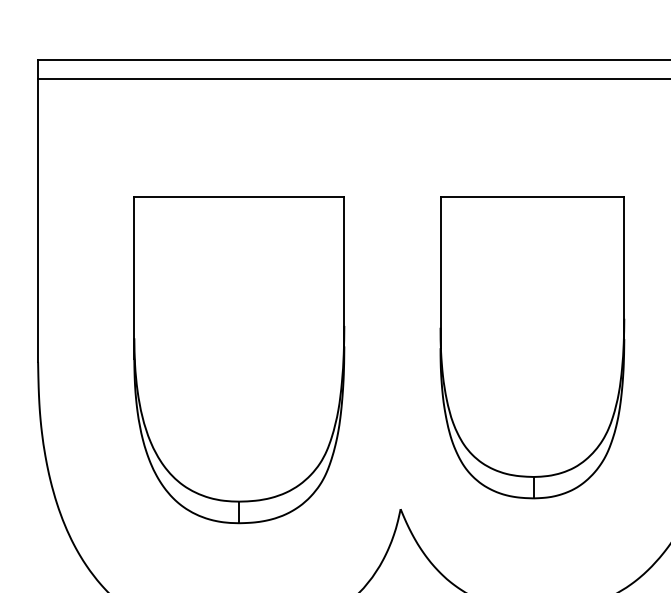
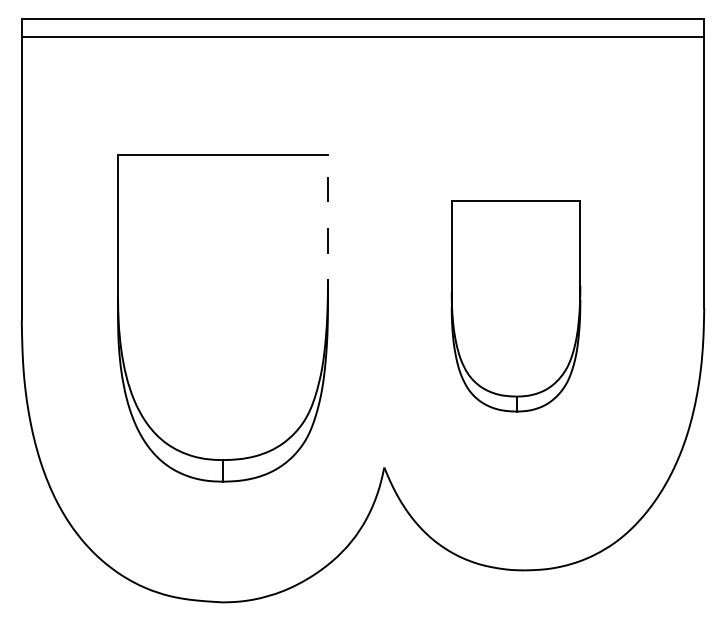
line: (344, 272) -> (328, 230), solid -> dashed
part: (531, 347) -> (515, 305), size x0.7

